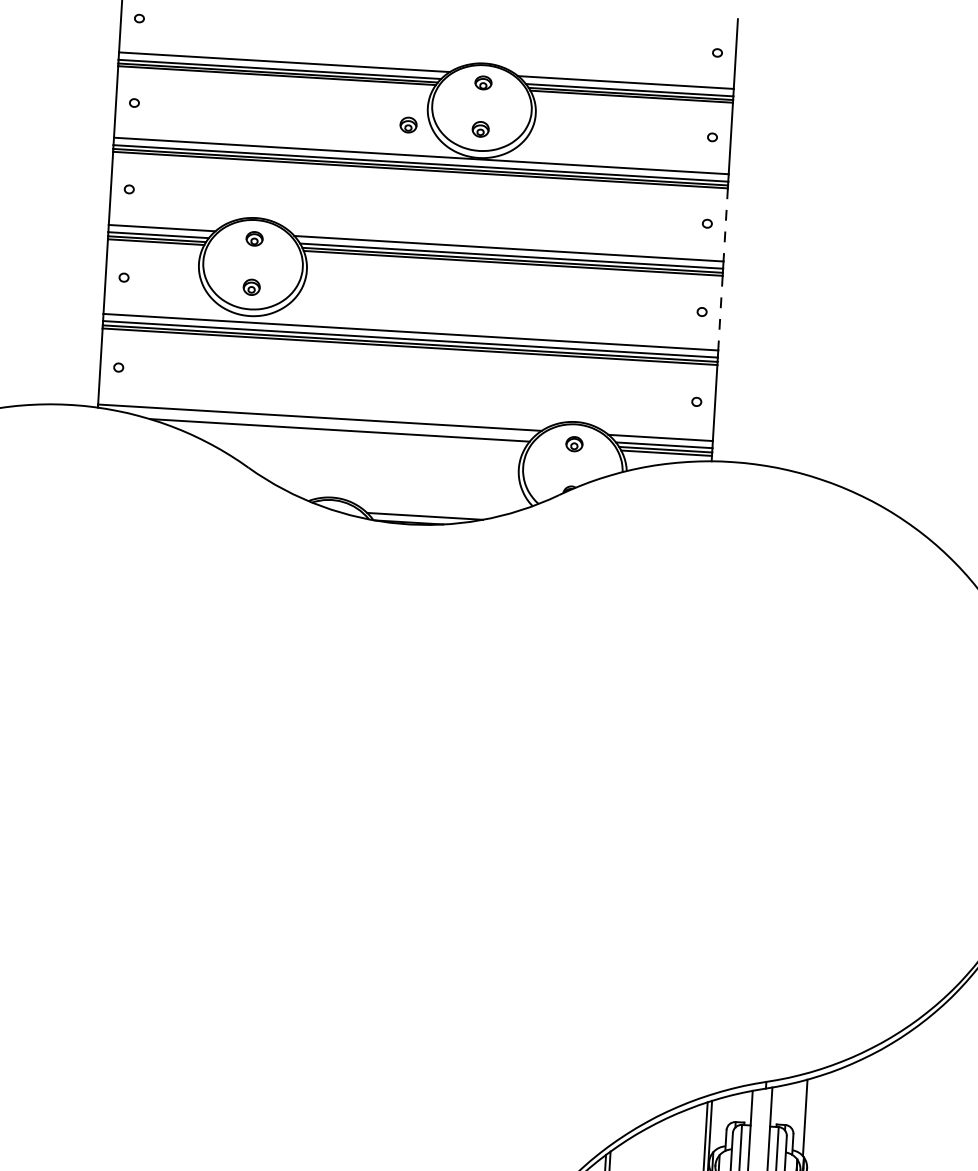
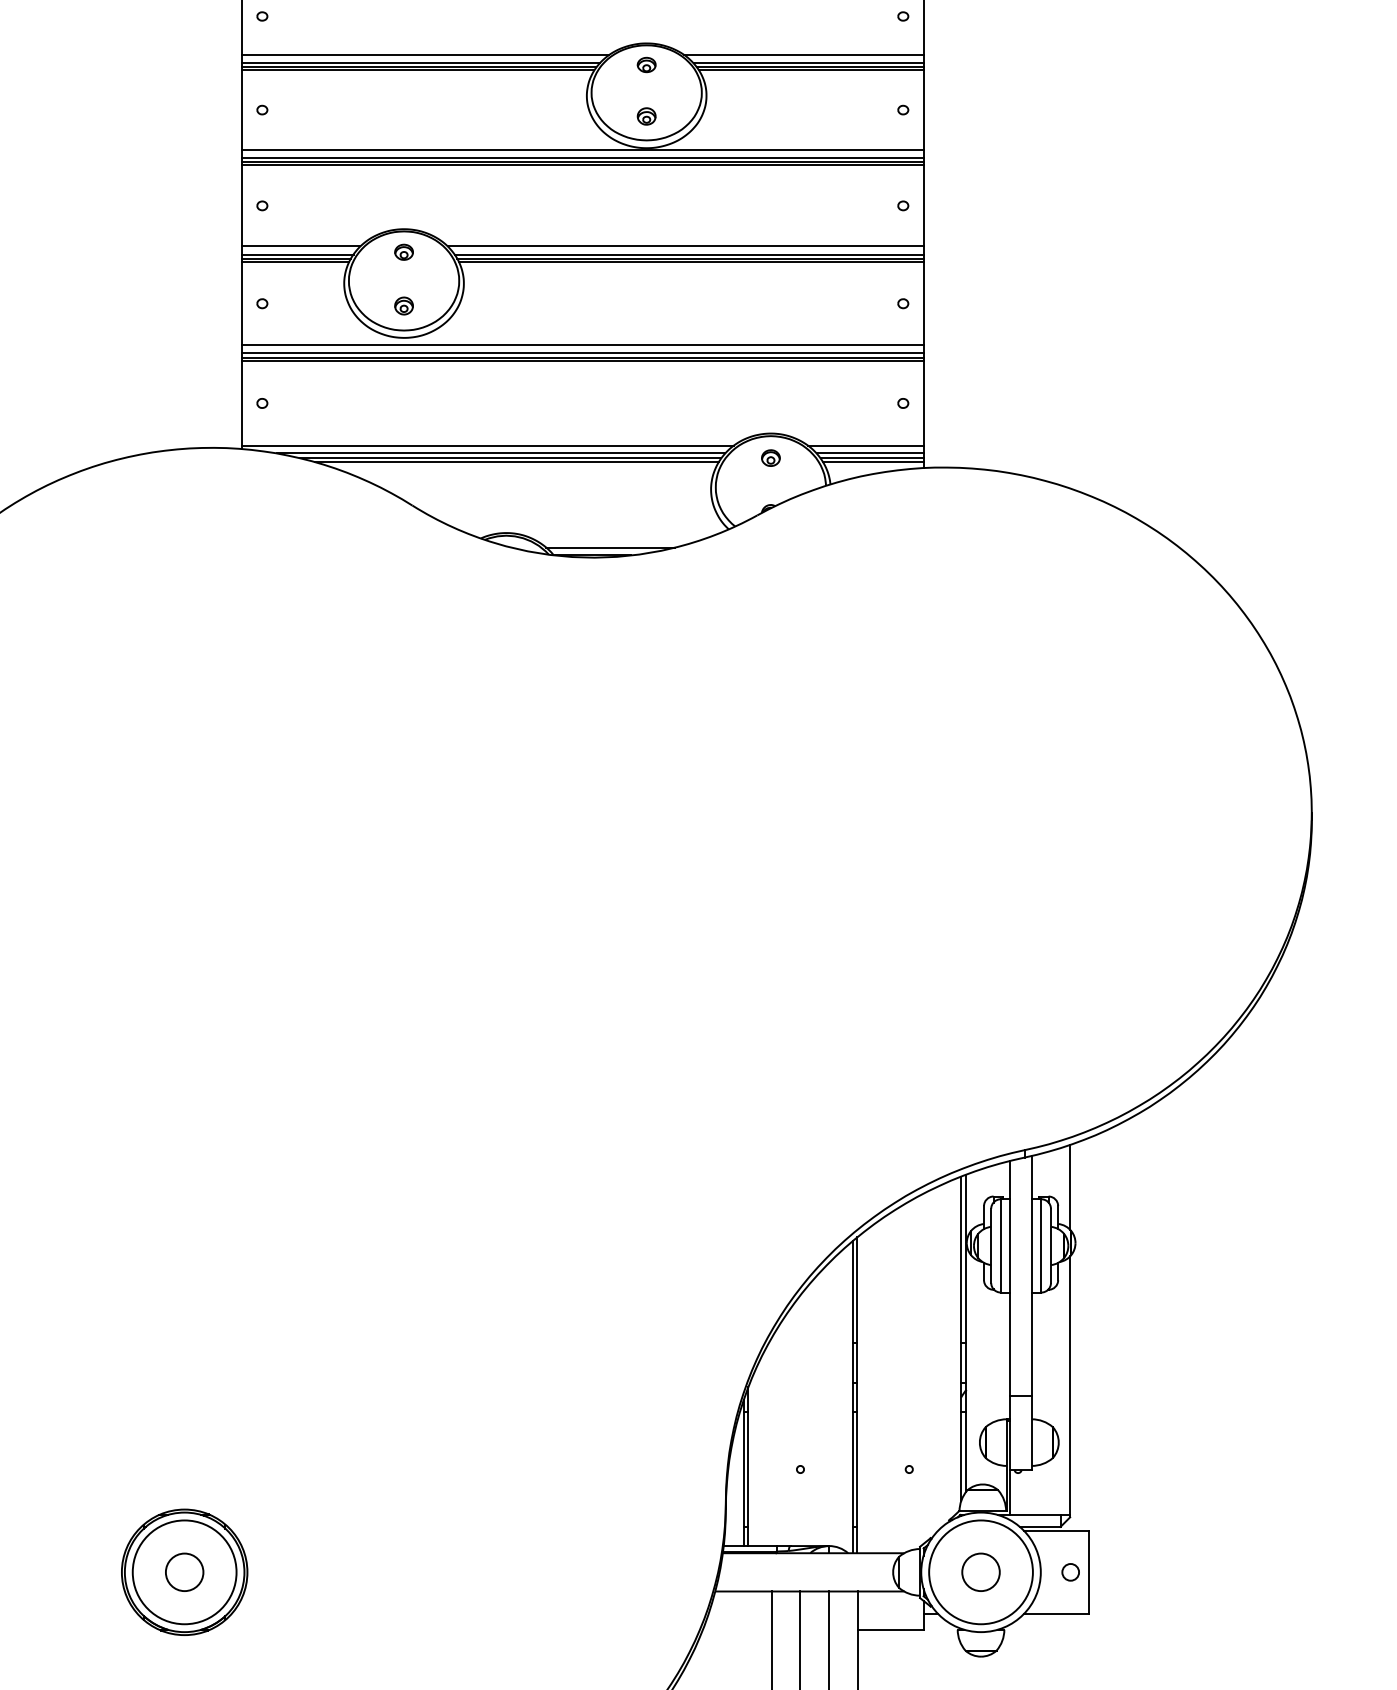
part: (408, 125) -> (566, 116), removed
line: (725, 224) -> (923, 205), dashed -> solid
line: (720, 313) -> (923, 304), dashed -> solid
line: (330, 425) -> (500, 453), added
line: (344, 434) -> (516, 462), added

